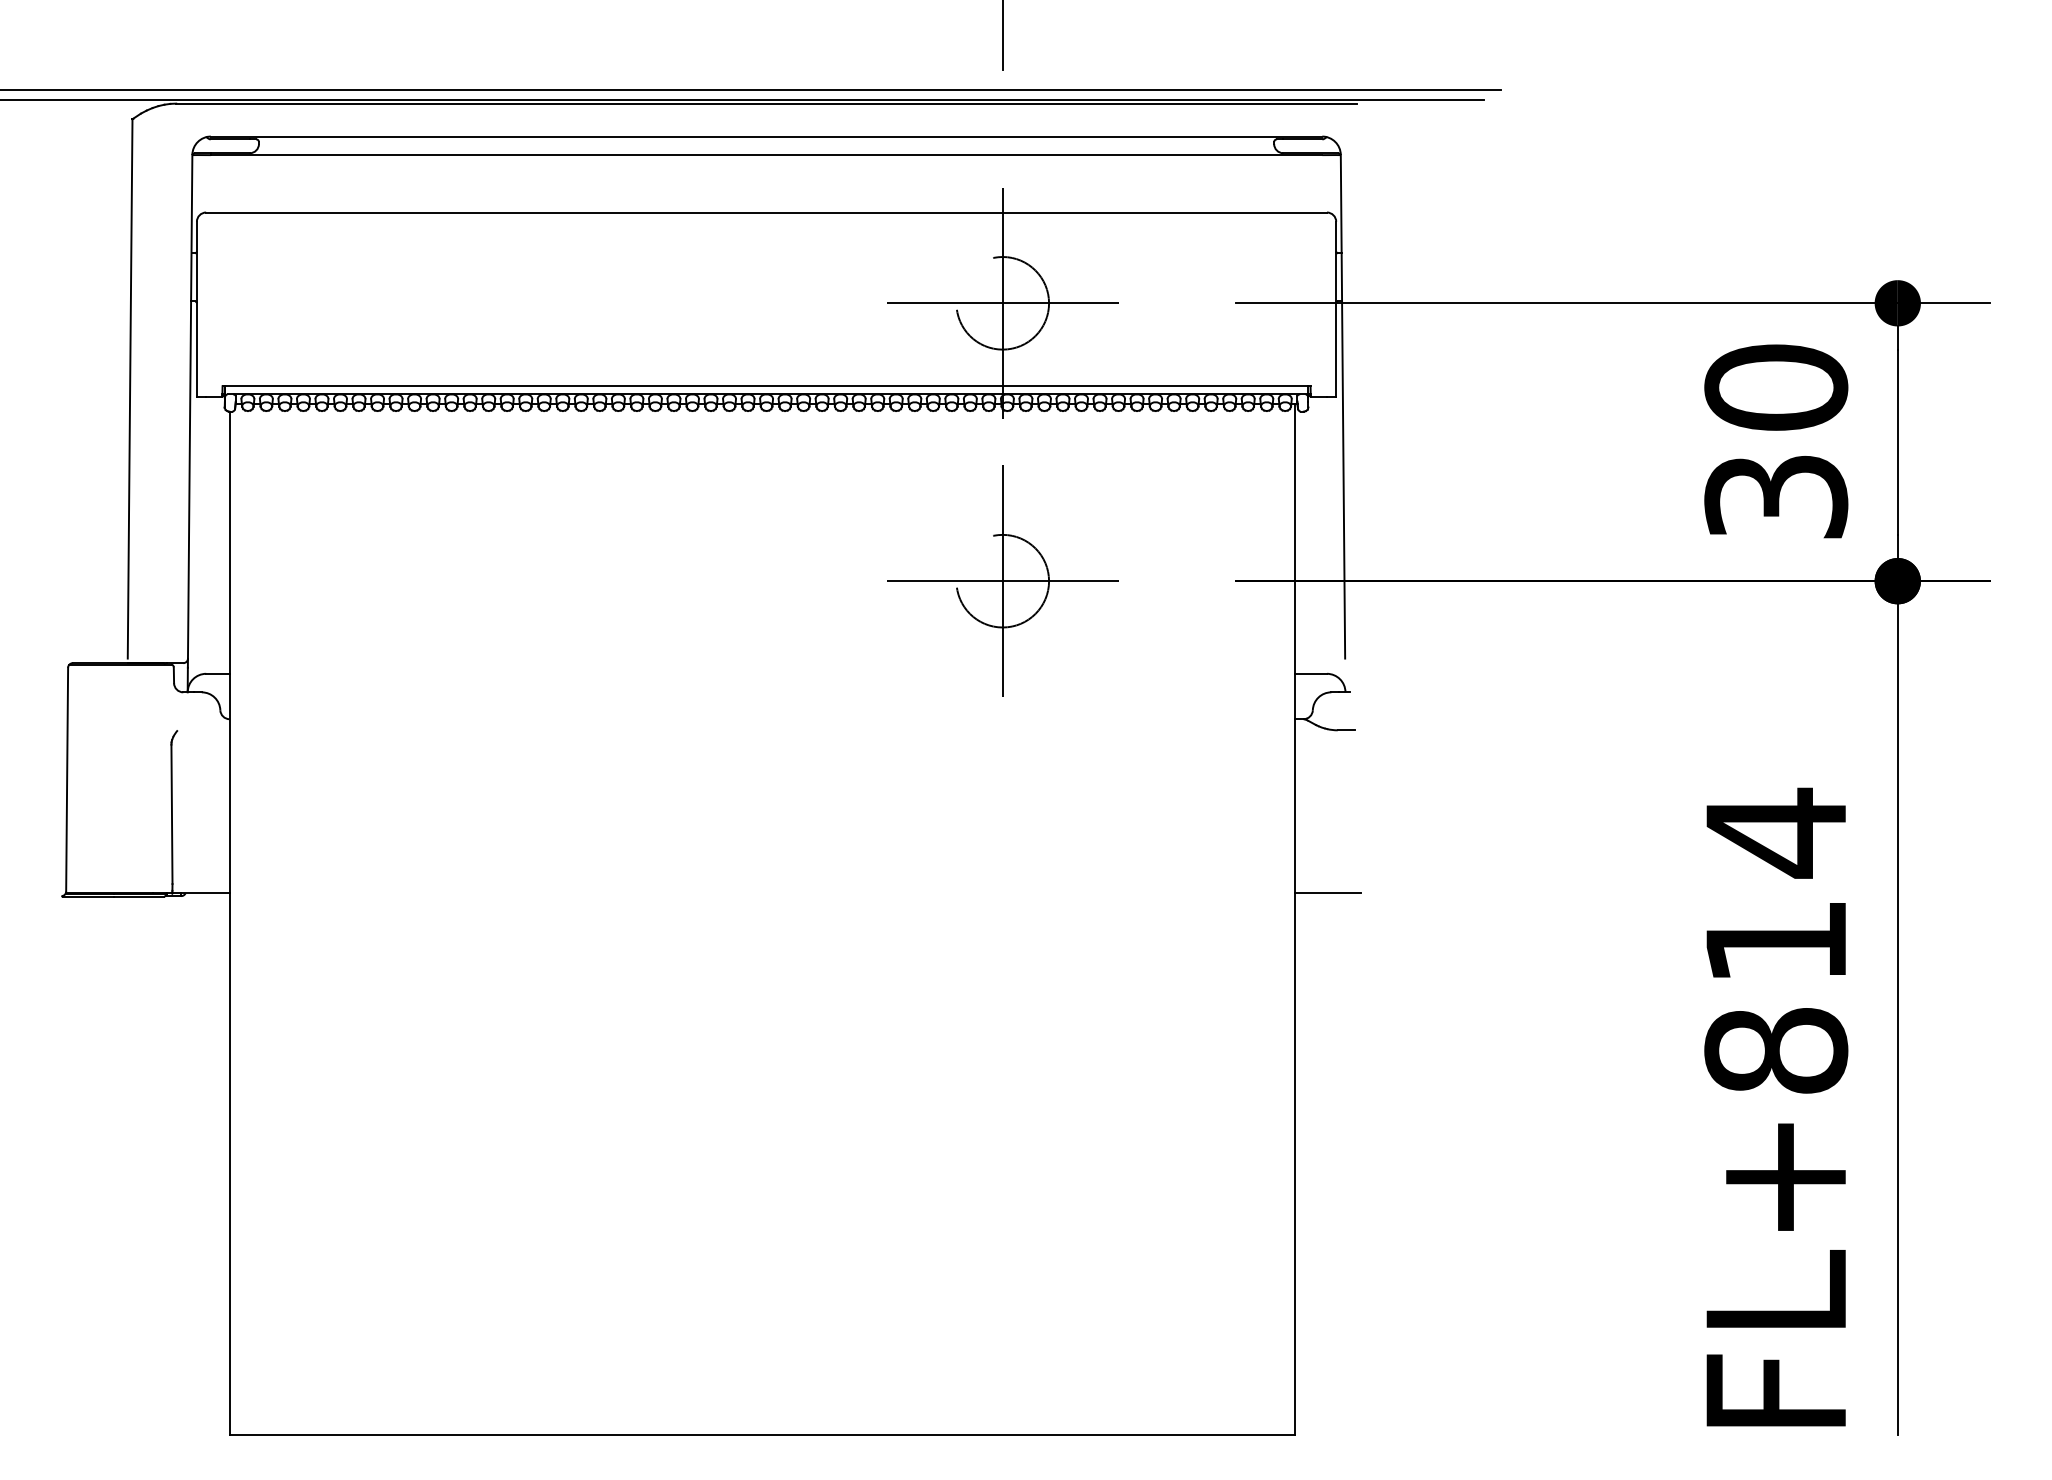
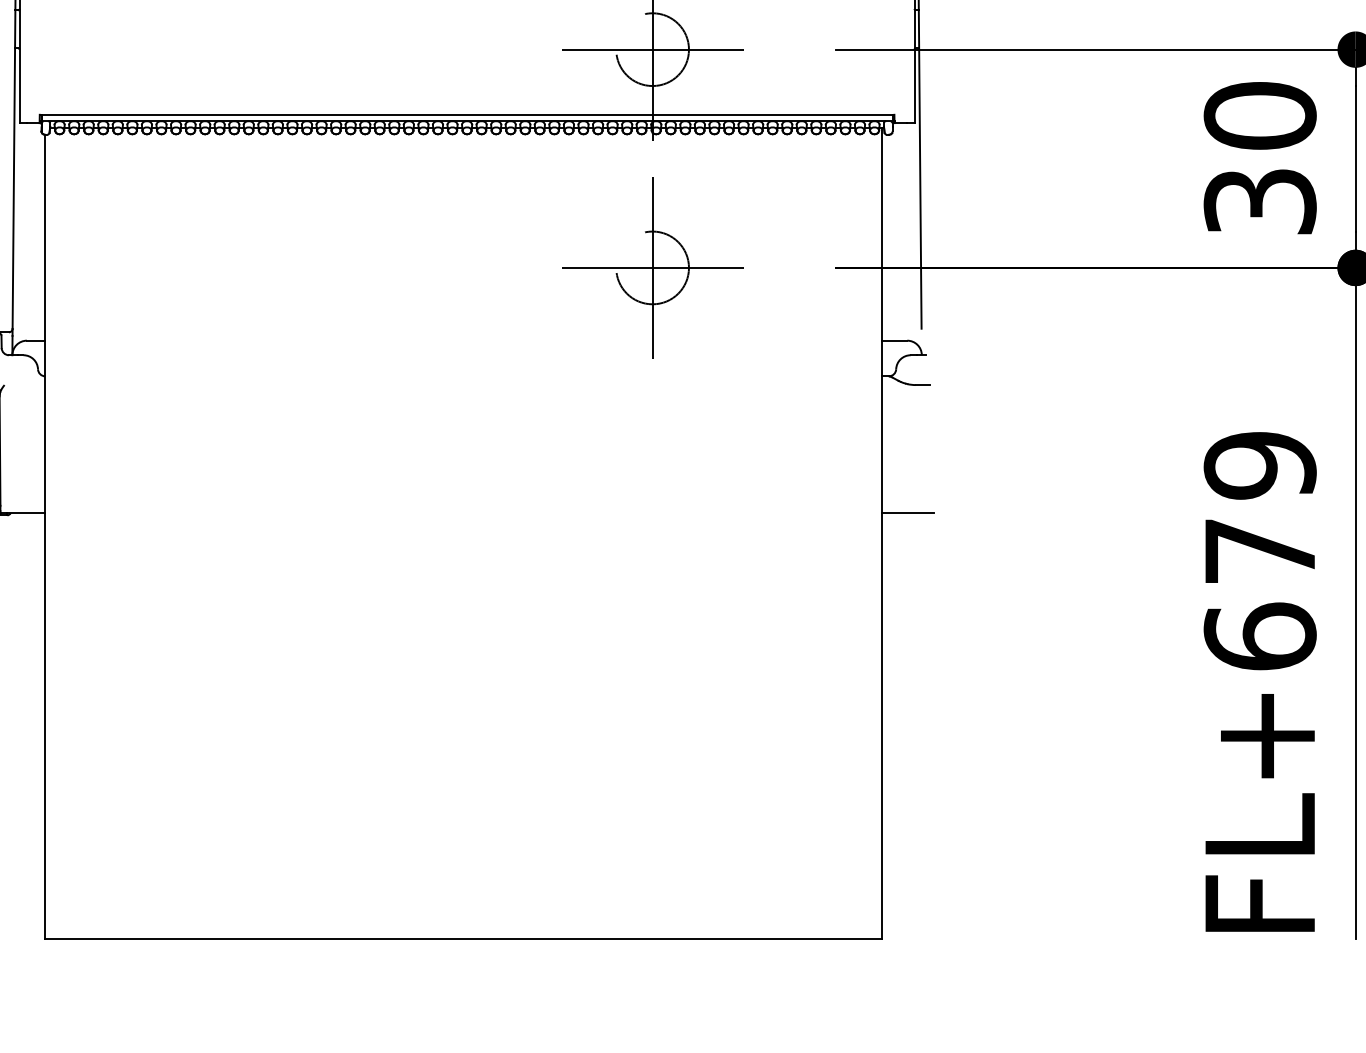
text: (1776, 940) -> (1260, 550), FL+814 -> FL+679

